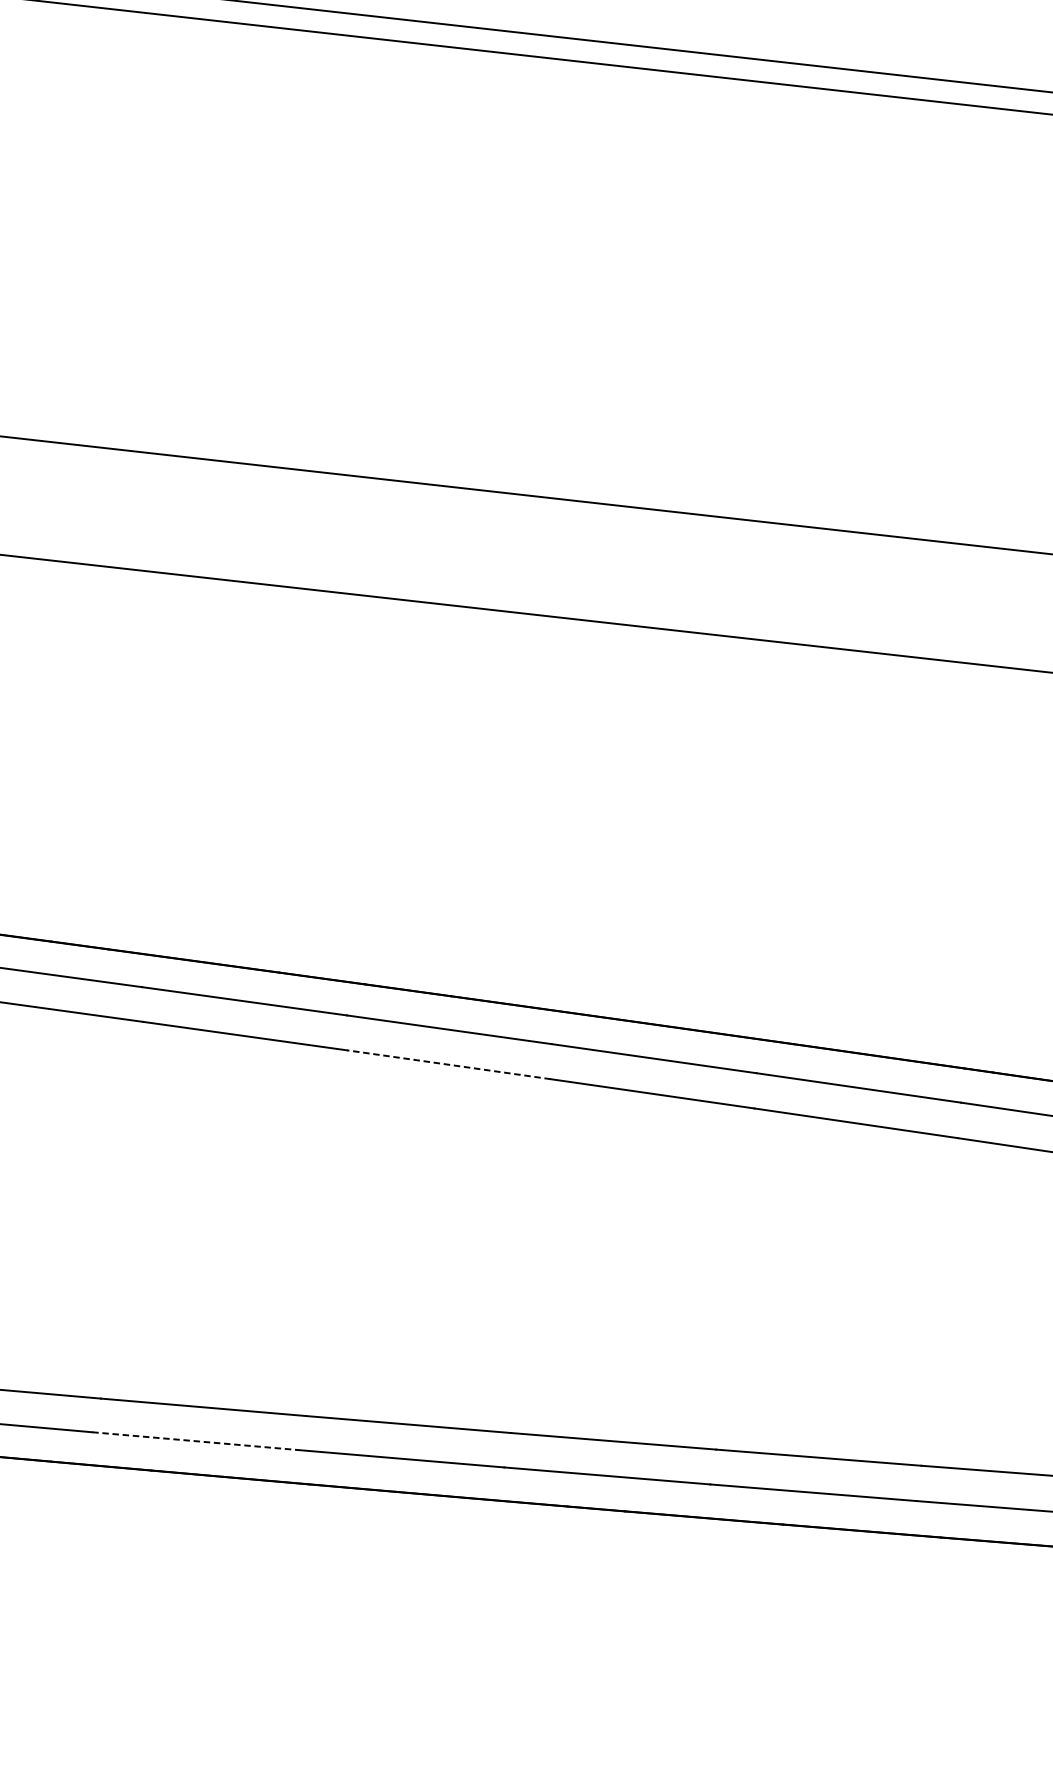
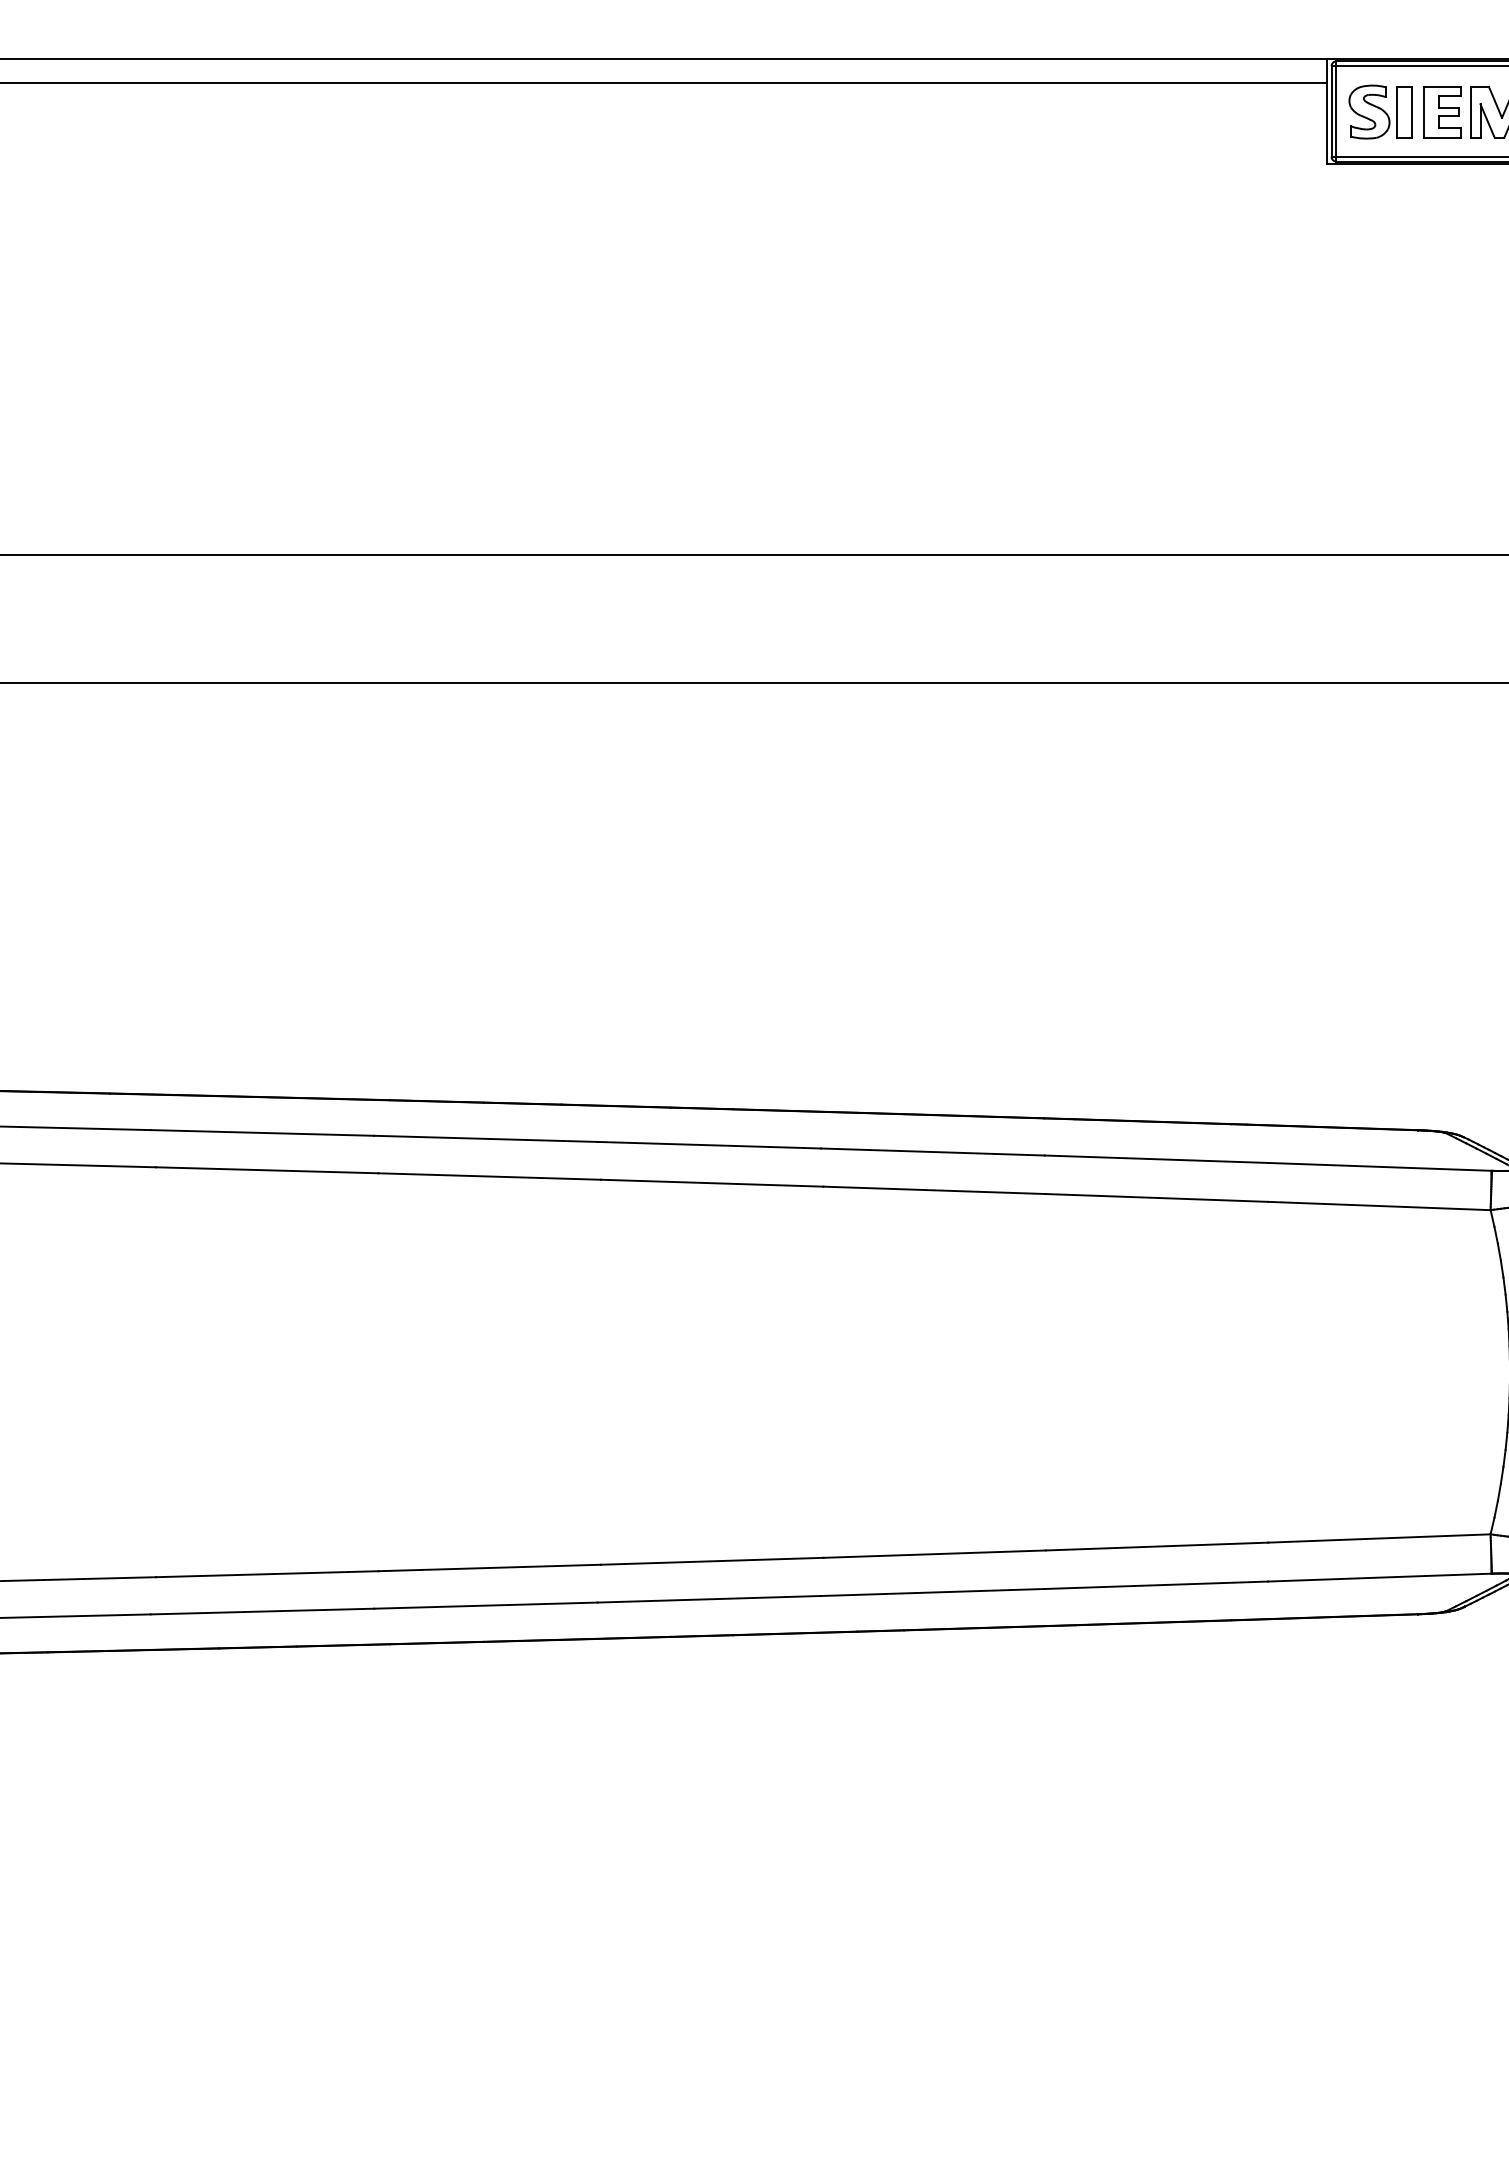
line: (448, 1064) -> (489, 1176), dashed -> solid
line: (195, 1441) -> (262, 1611), dashed -> solid

